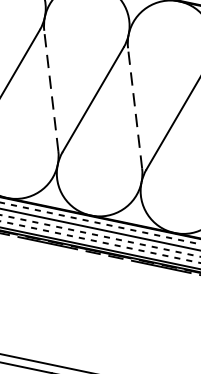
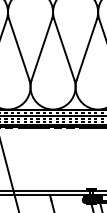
line: (51, 90) -> (19, 49), dashed -> solid
line: (135, 108) -> (64, 49), dashed -> solid

